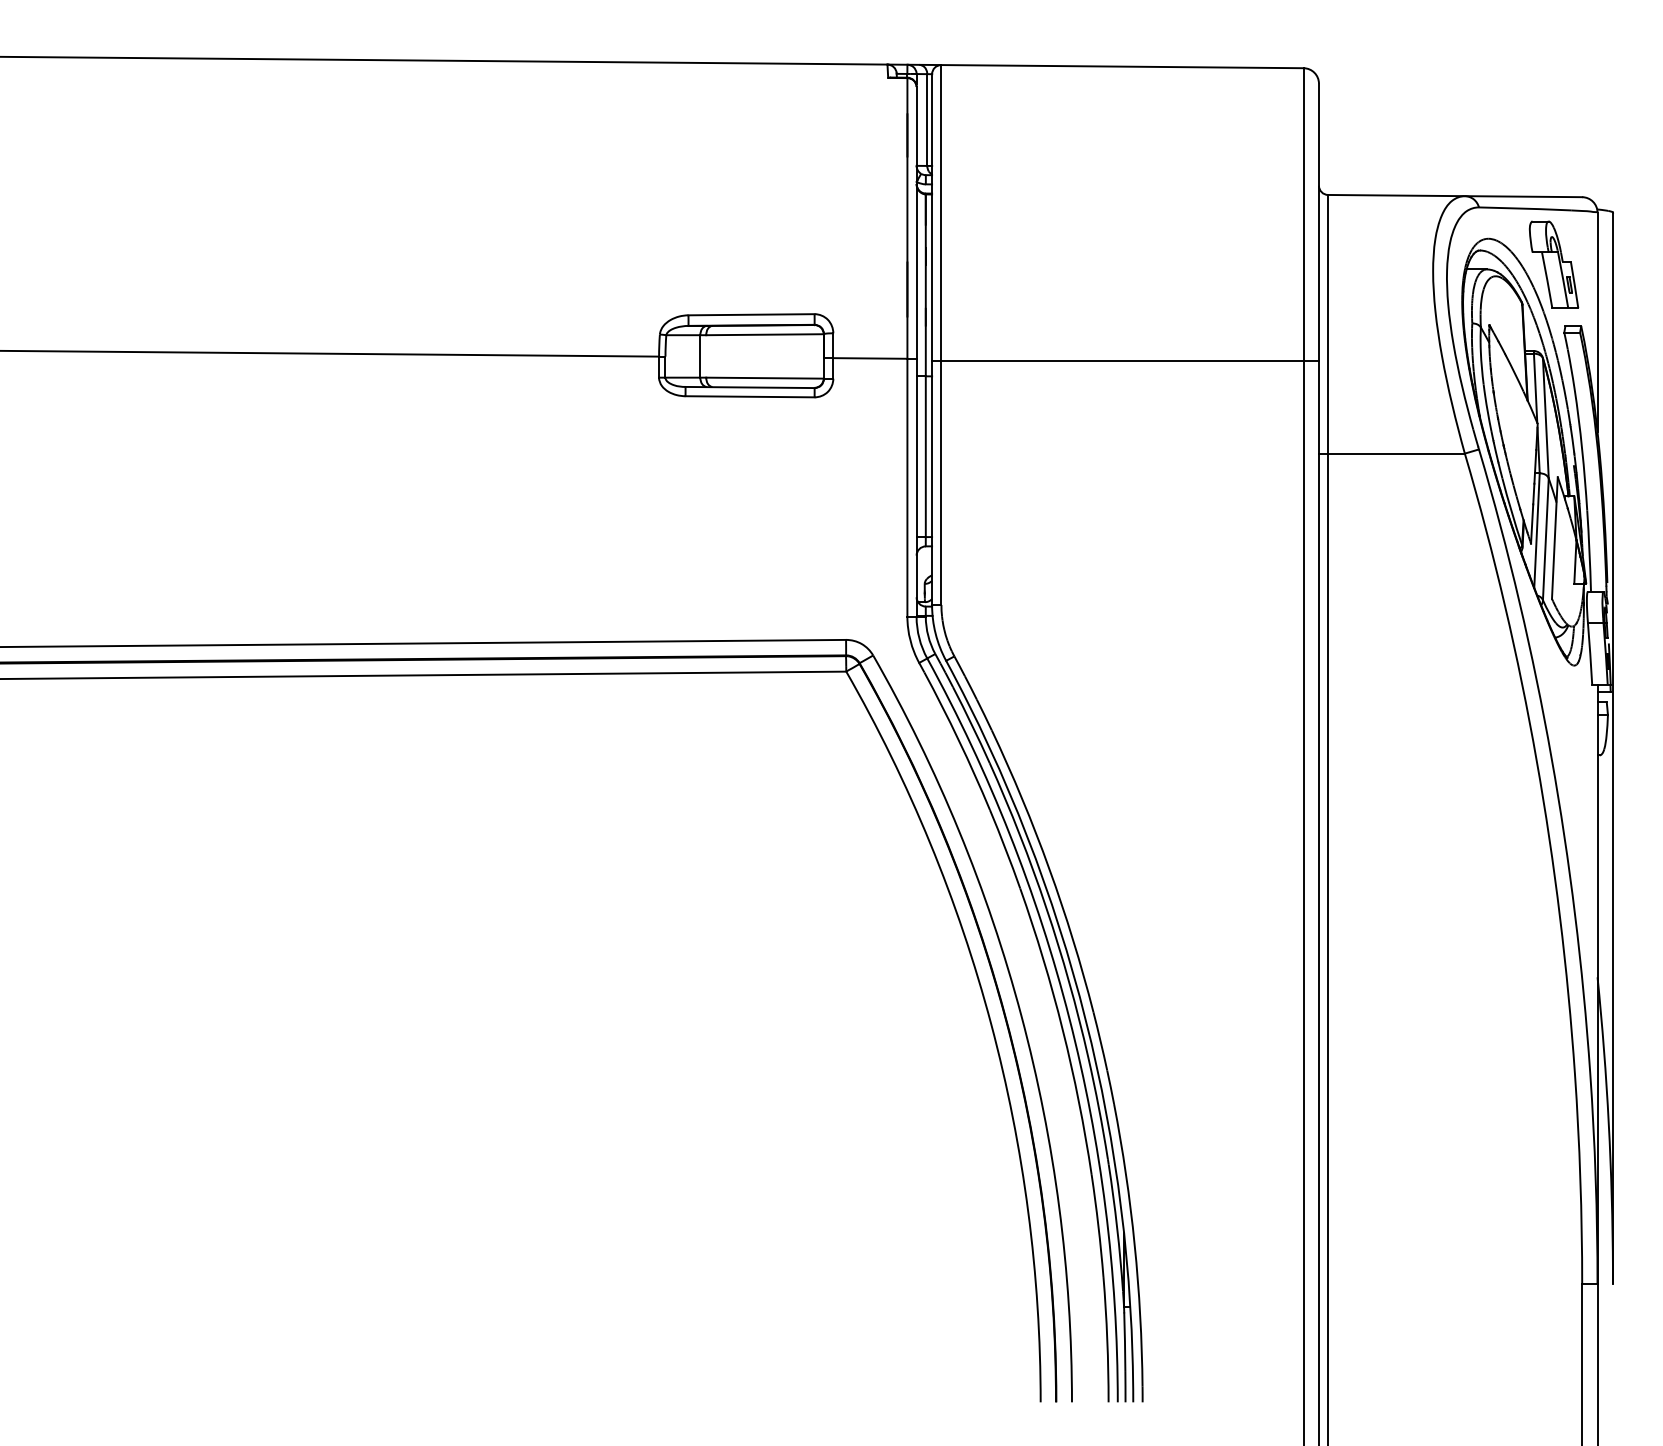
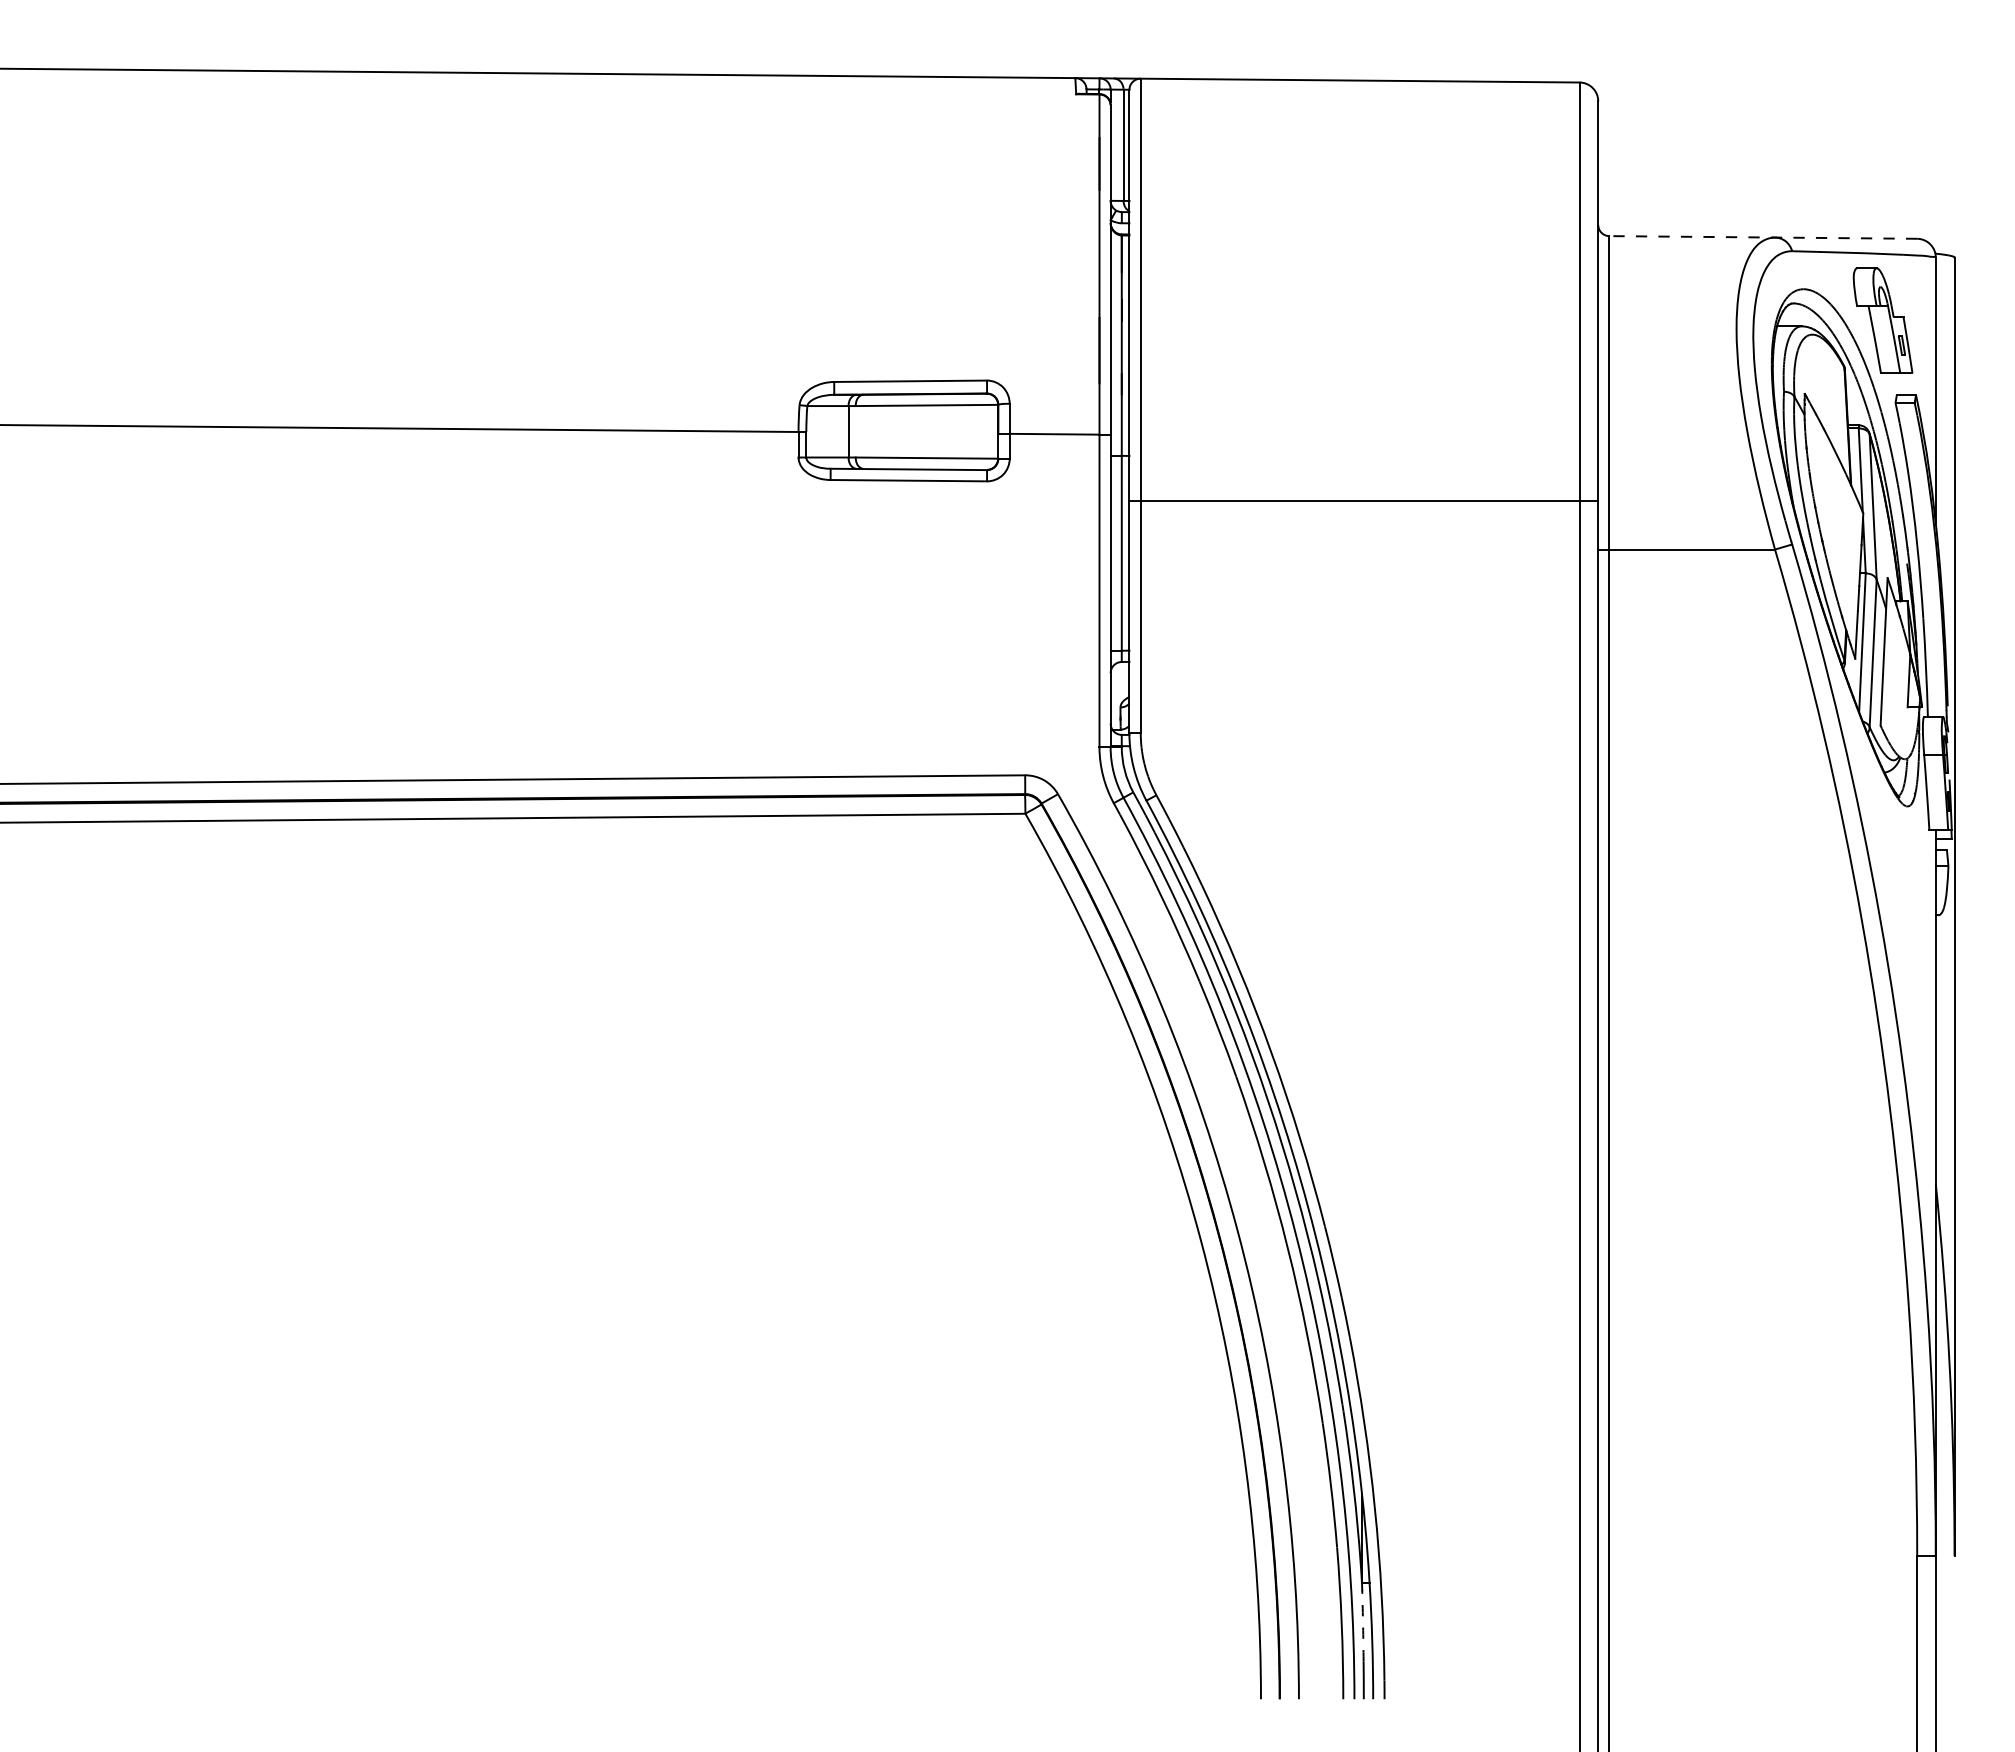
line: (1455, 196) -> (1763, 237), solid -> dashed
line: (1125, 361) -> (1363, 501), moved
arc: (1125, 1341) -> (1363, 1625), solid -> dashed

